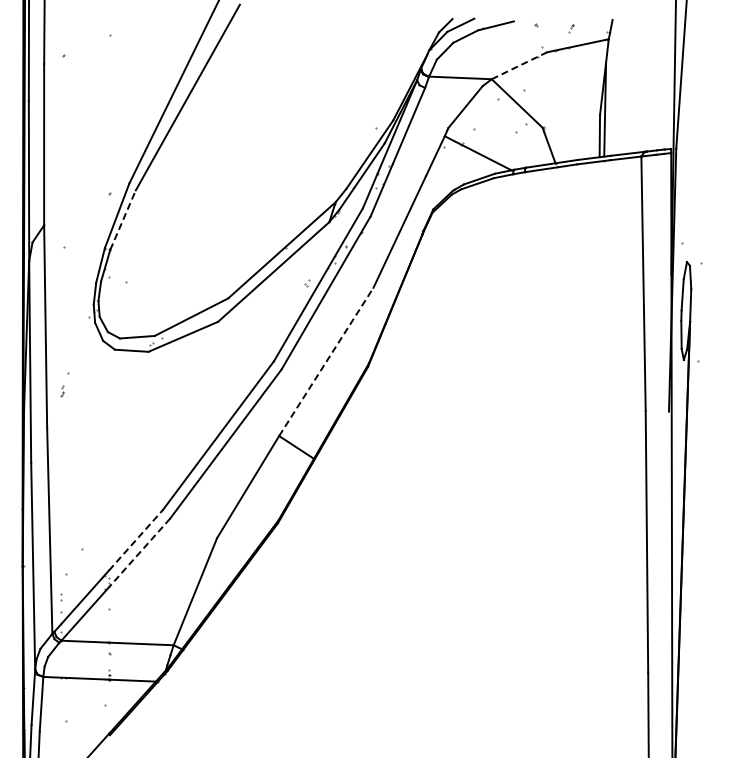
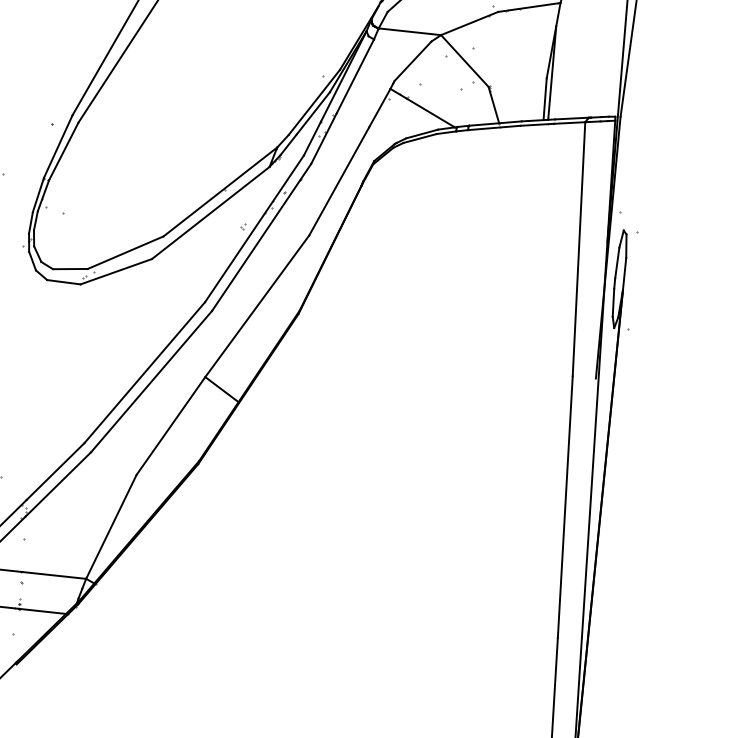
line: (519, 65) -> (469, 23), dashed -> solid
line: (123, 219) -> (64, 150), dashed -> solid
line: (326, 361) -> (257, 305), dashed -> solid
line: (136, 540) -> (56, 471), dashed -> solid
line: (139, 552) -> (58, 484), dashed -> solid

